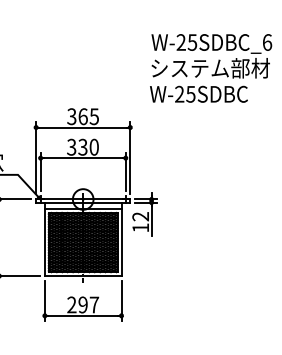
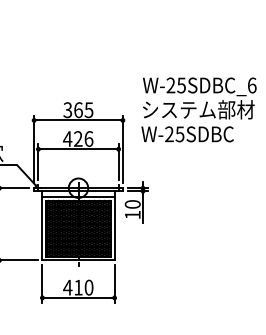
text: (211, 68) -> (199, 109), moved
text: (82, 146) -> (77, 138), 330 -> 426
text: (140, 216) -> (132, 204), 12 -> 10
text: (82, 304) -> (77, 287), 297 -> 410

